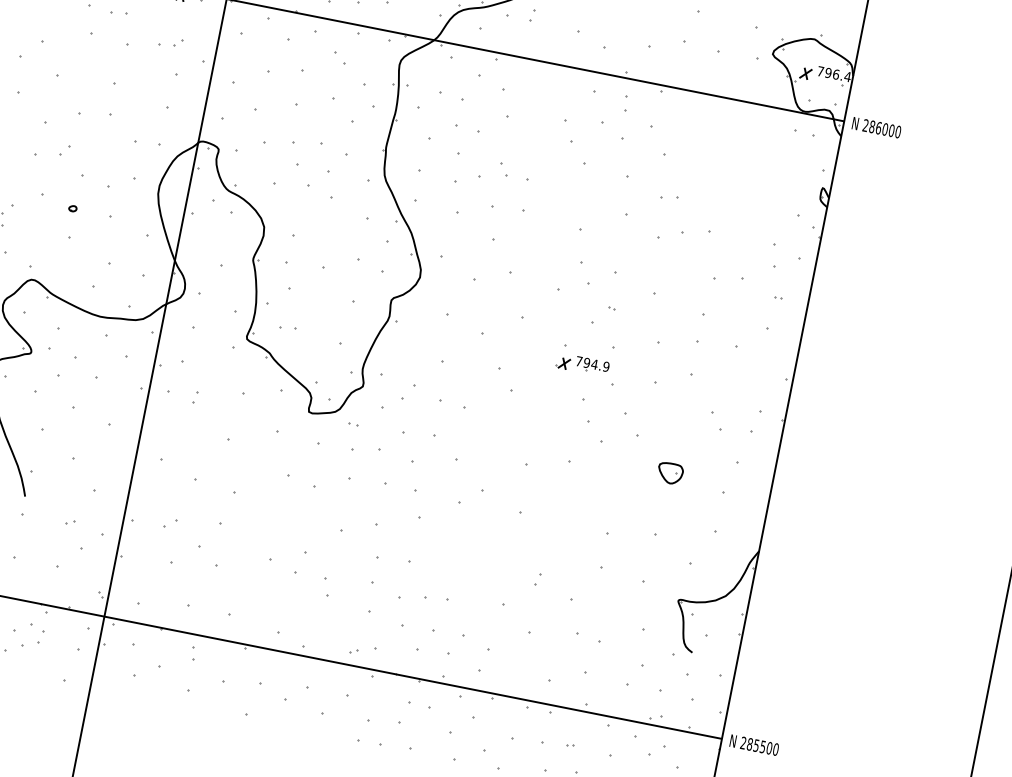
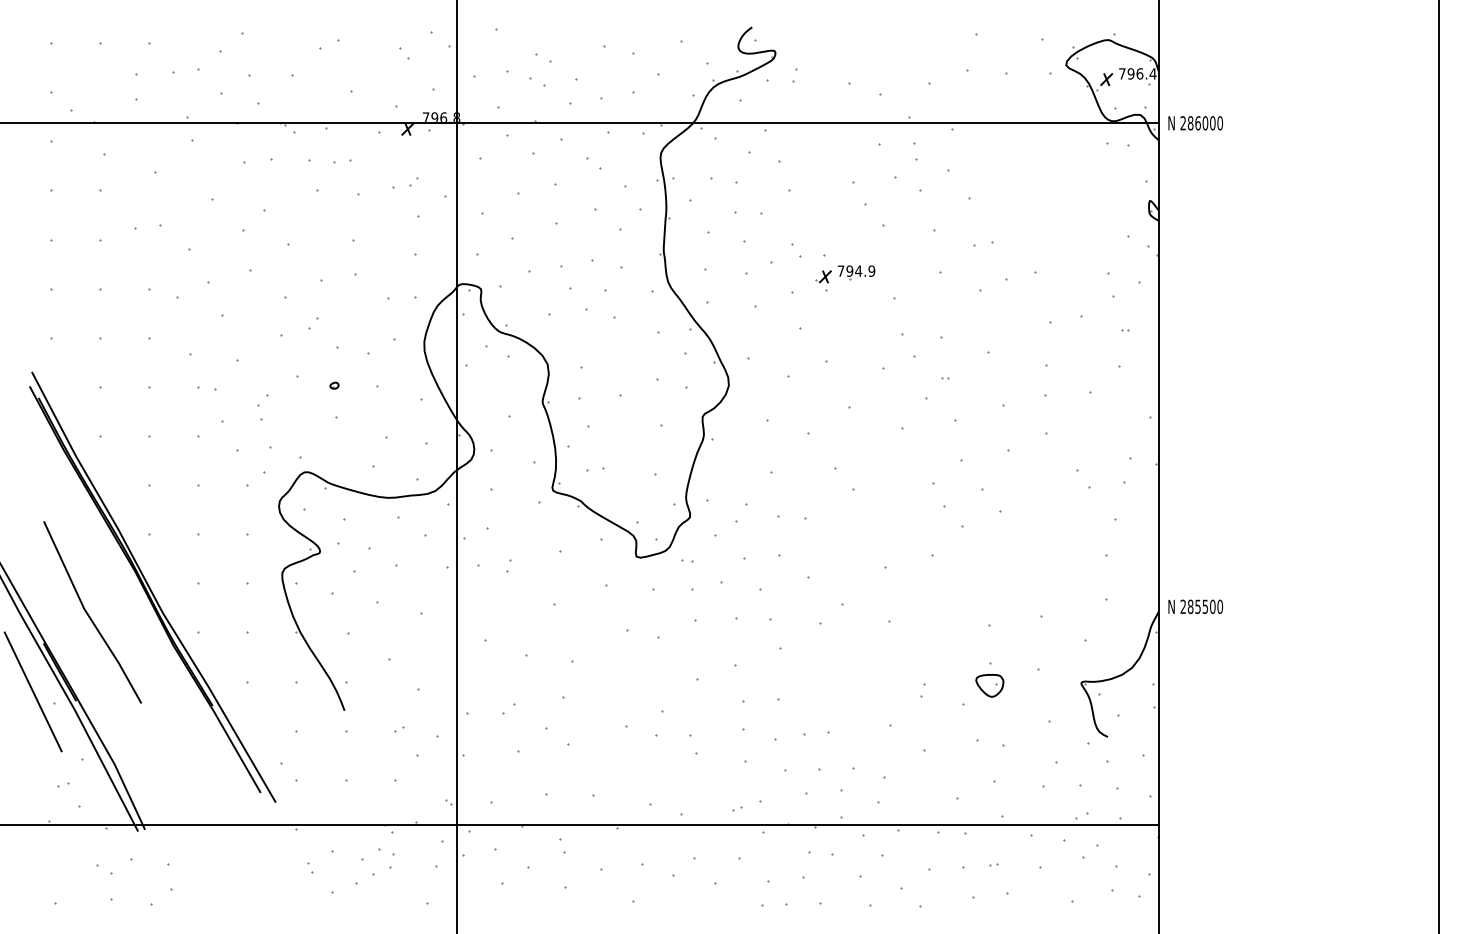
part: (582, 365) -> (845, 274), moved
part: (669, 473) -> (989, 685), moved
text: (754, 744) -> (1195, 606), moved

